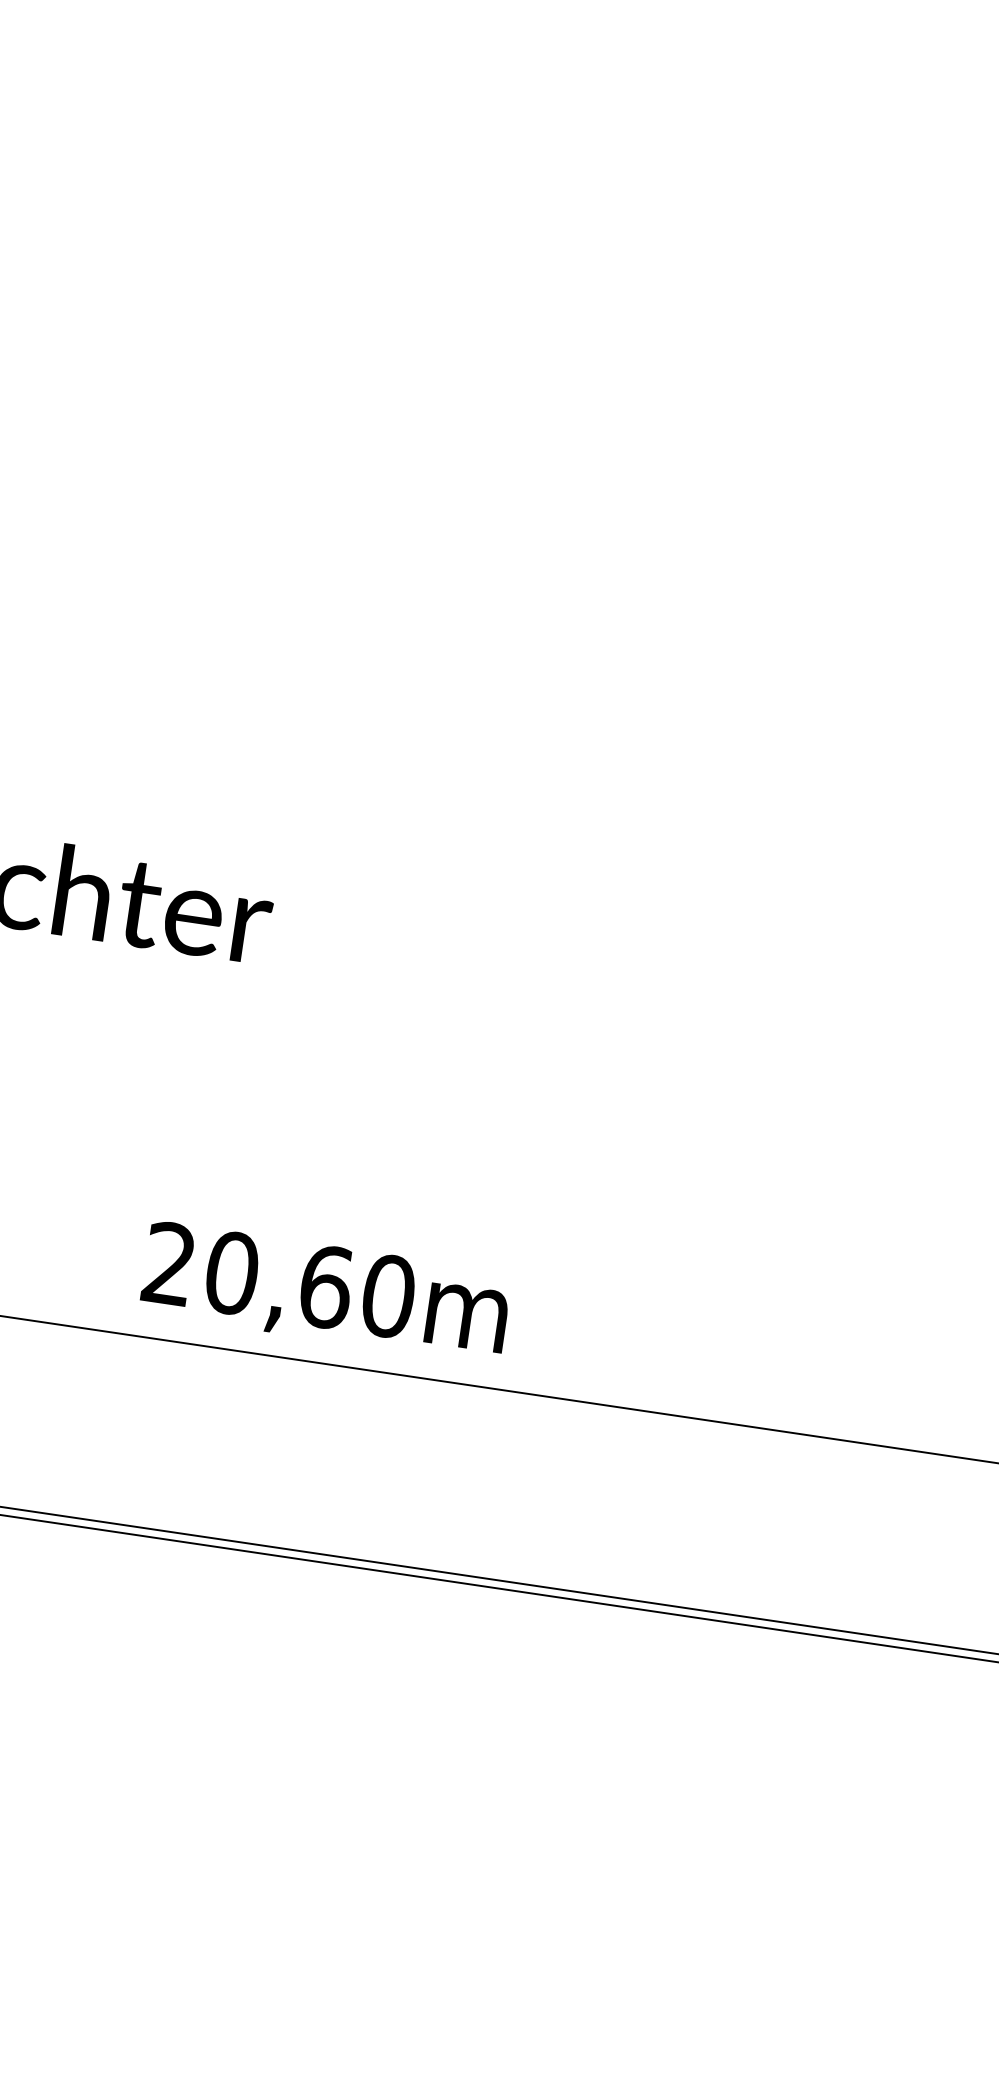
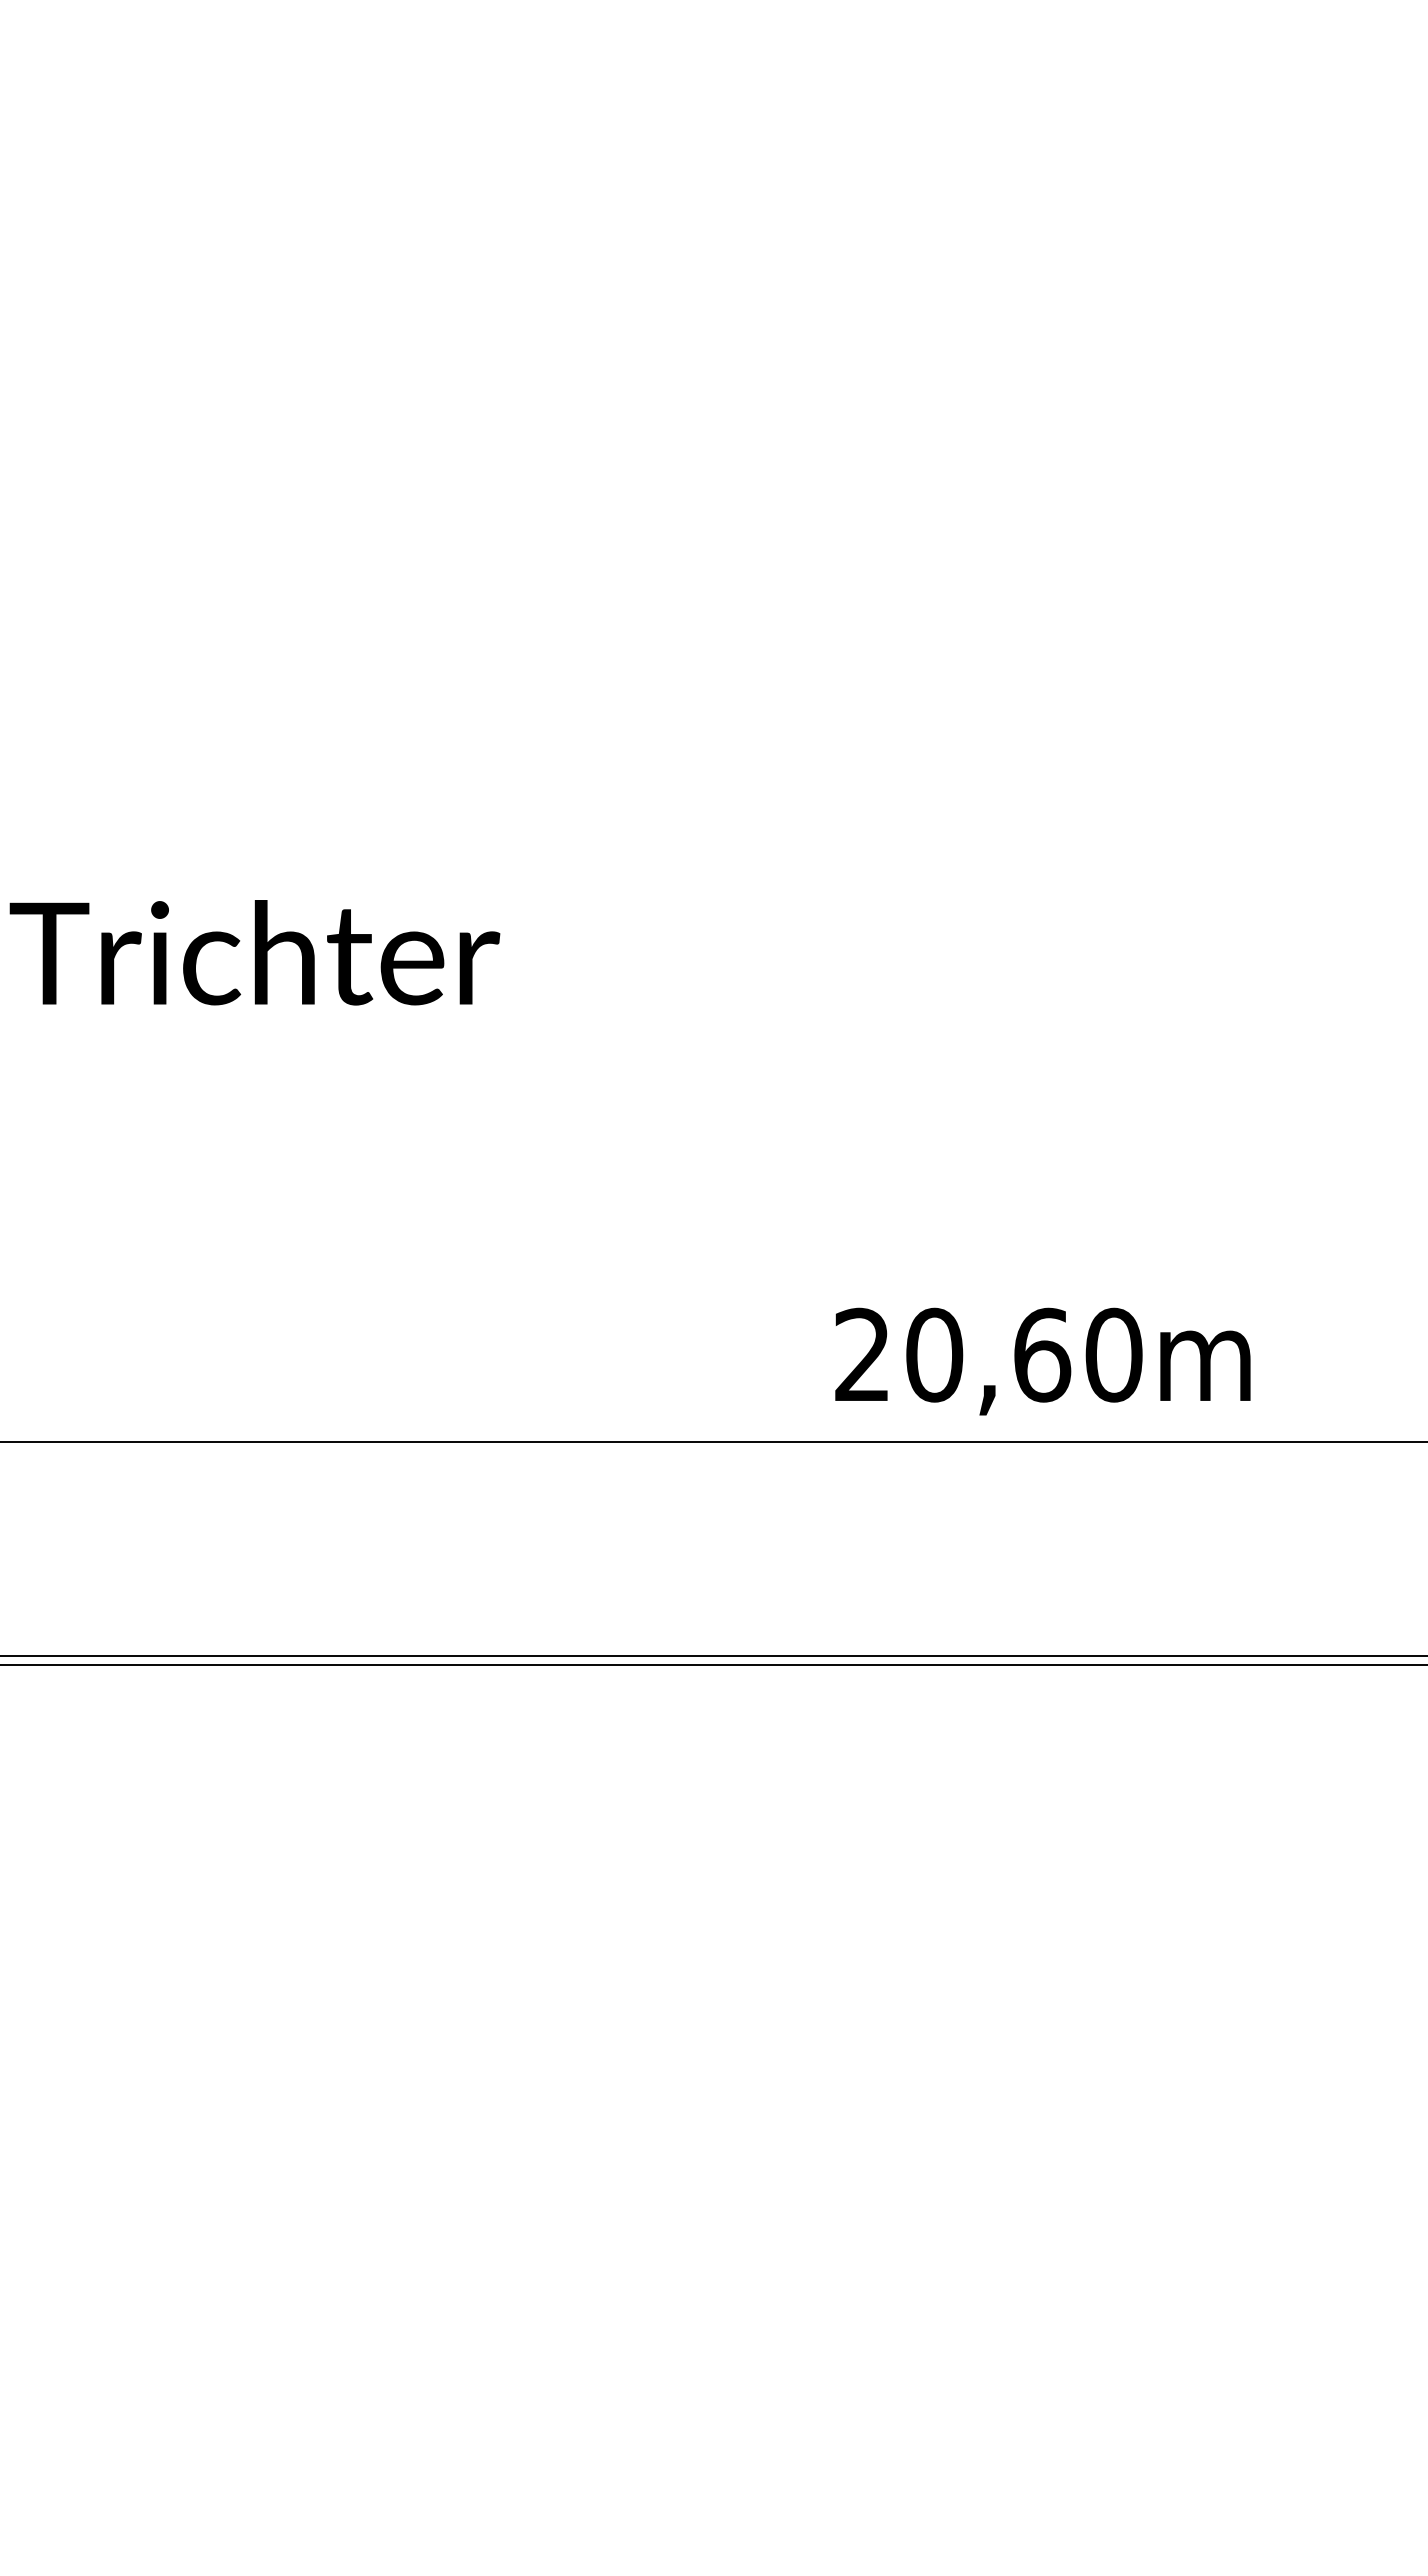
text: (325, 1292) -> (1042, 1361), moved

